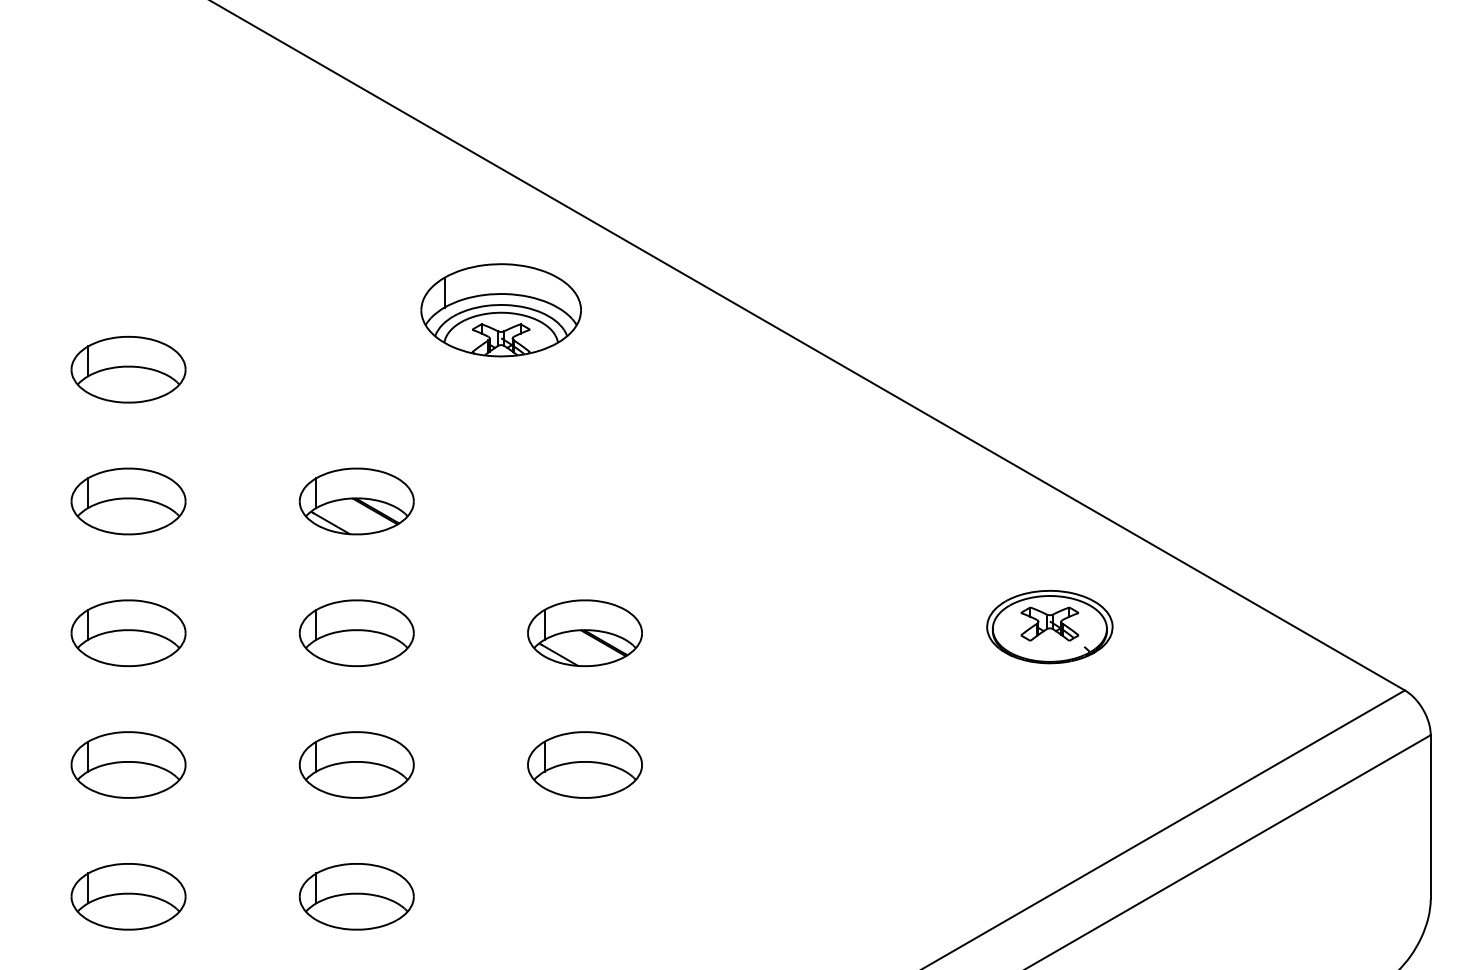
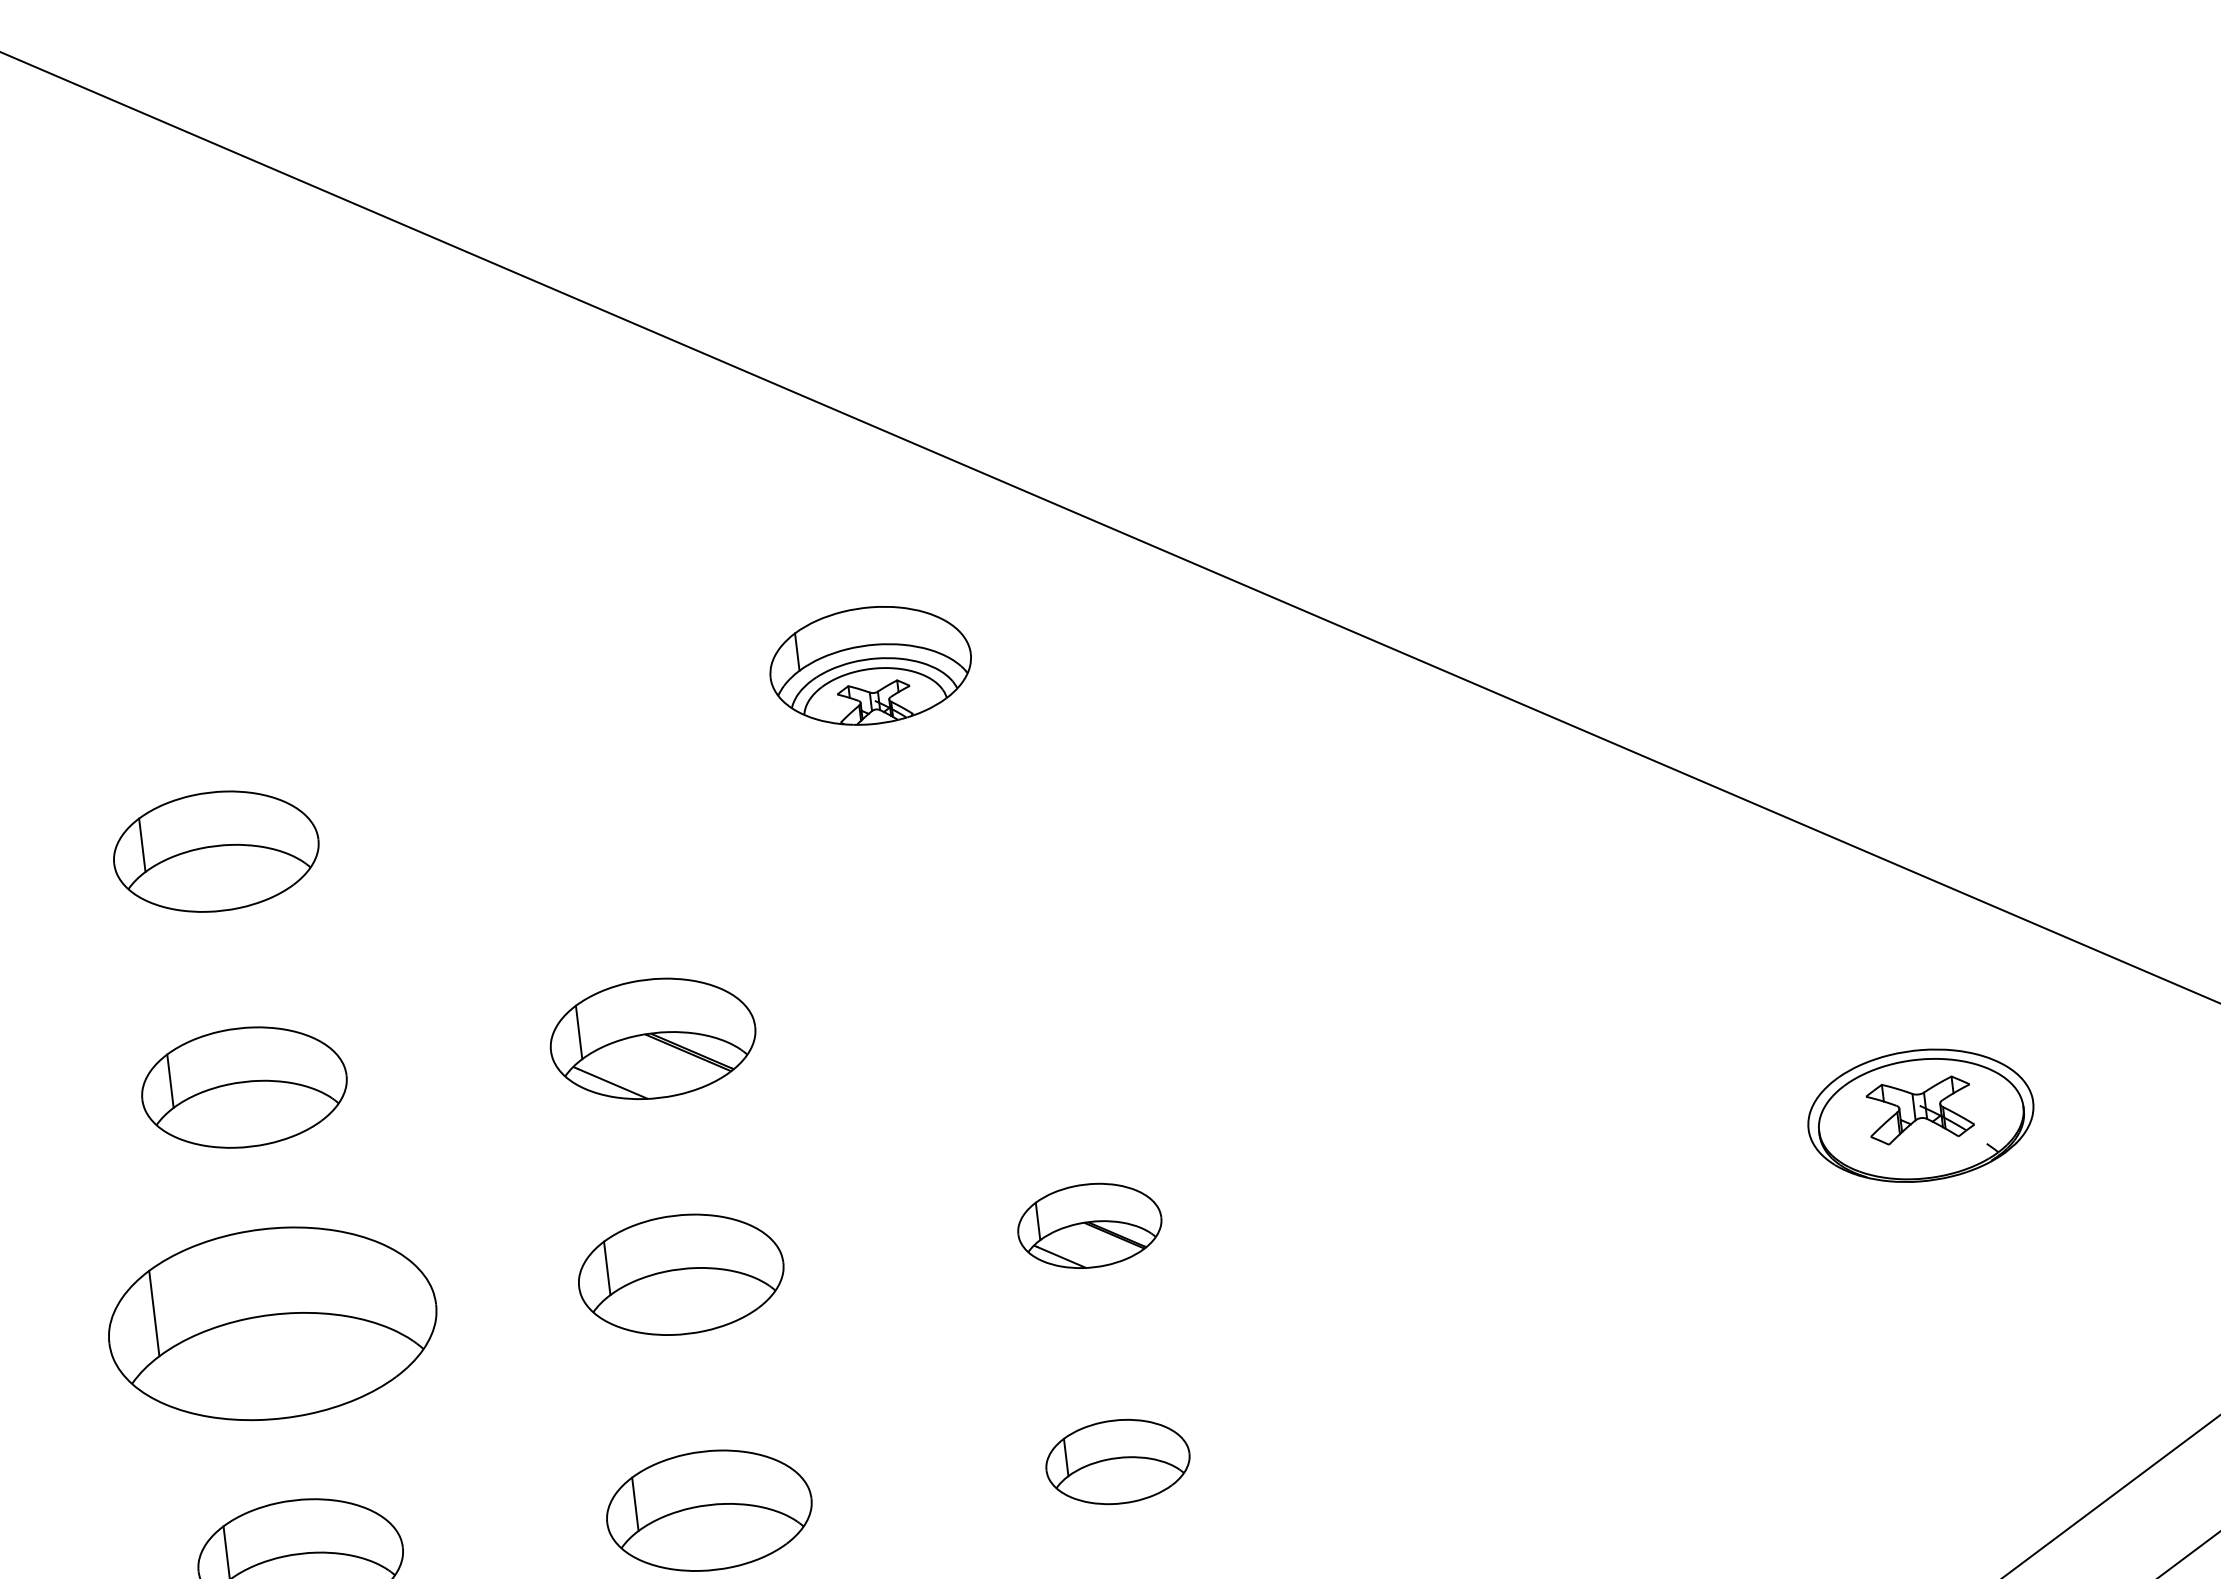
part: (500, 310) -> (869, 666), size x0.7
part: (128, 632) -> (272, 1322), size x1.6
part: (584, 632) -> (1088, 1224), size x0.7
part: (584, 764) -> (1116, 1461), size x0.7

